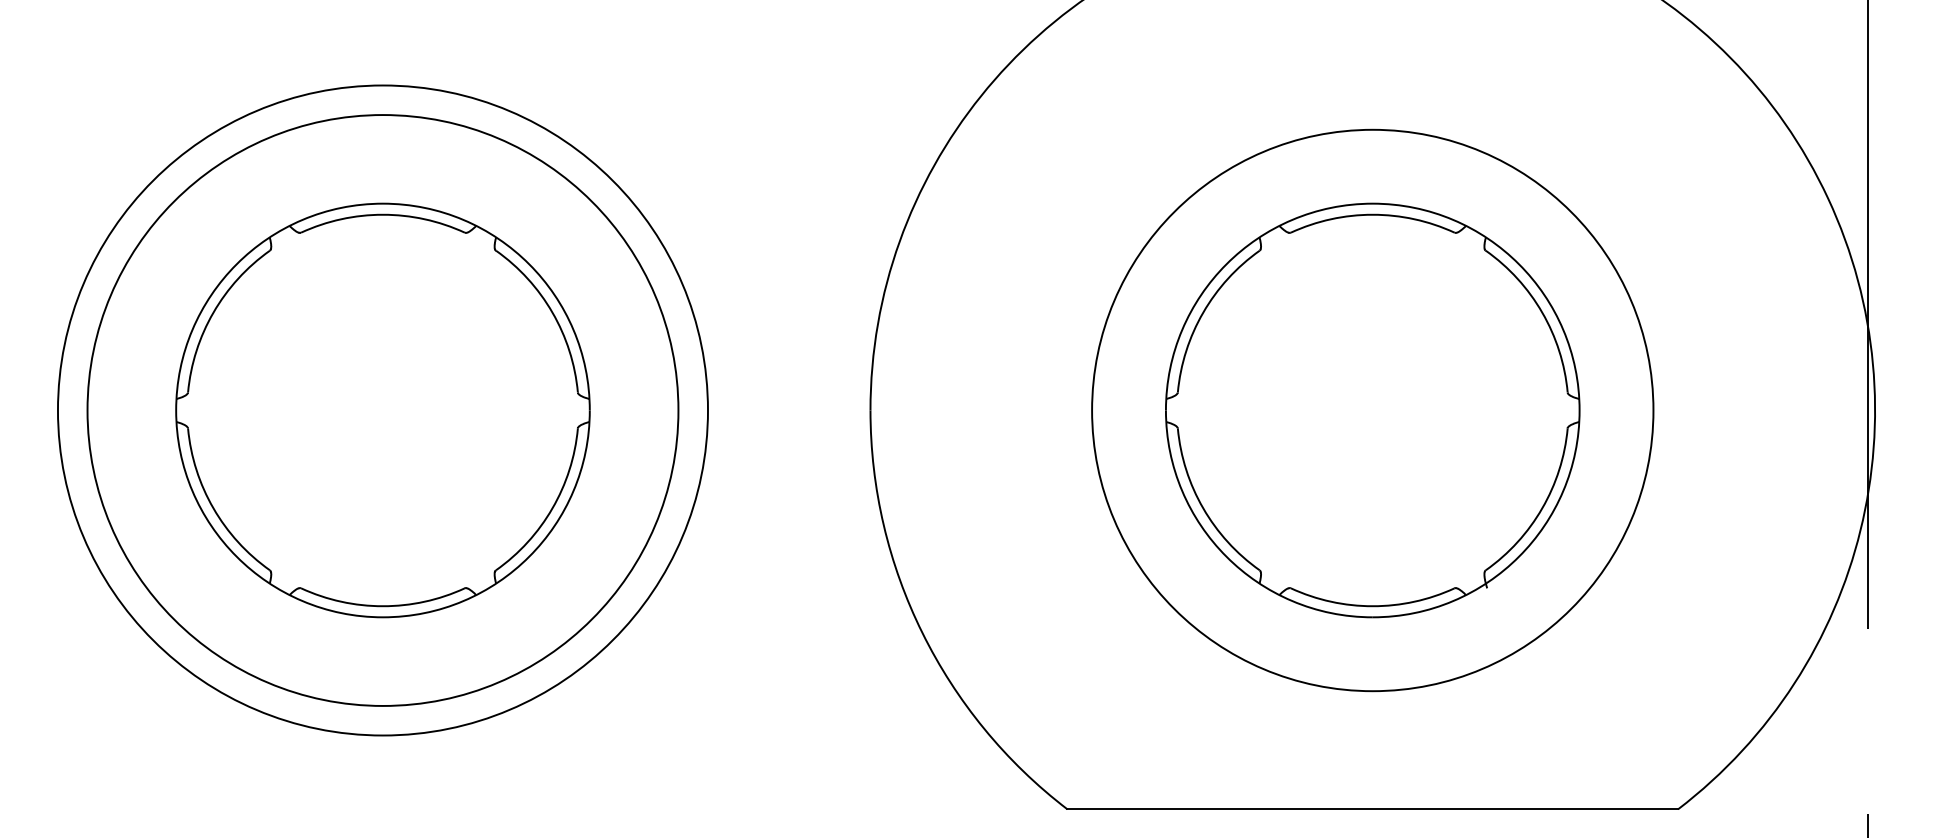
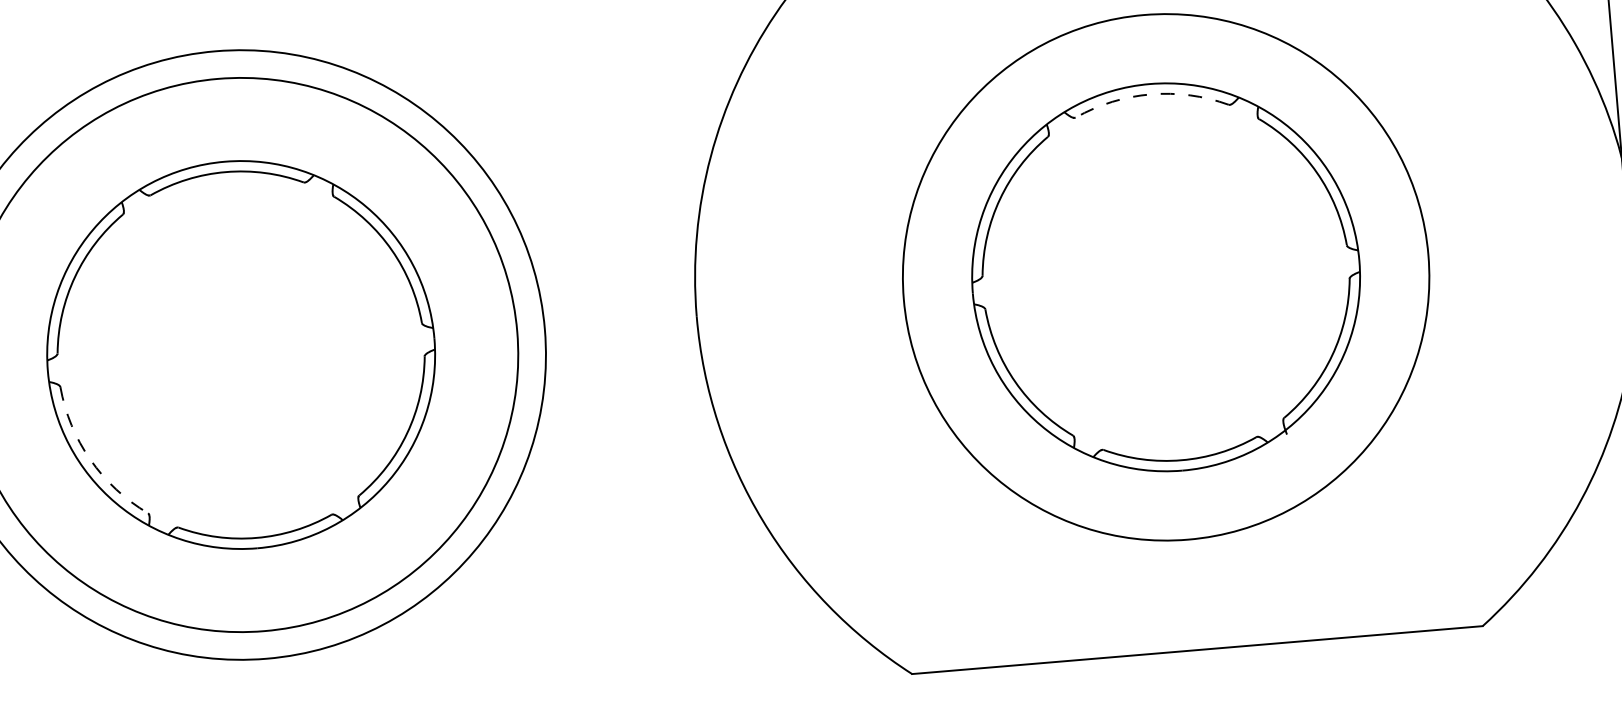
arc: (1372, 214) -> (1150, 94), solid -> dashed
arc: (213, 508) -> (90, 459), solid -> dashed

